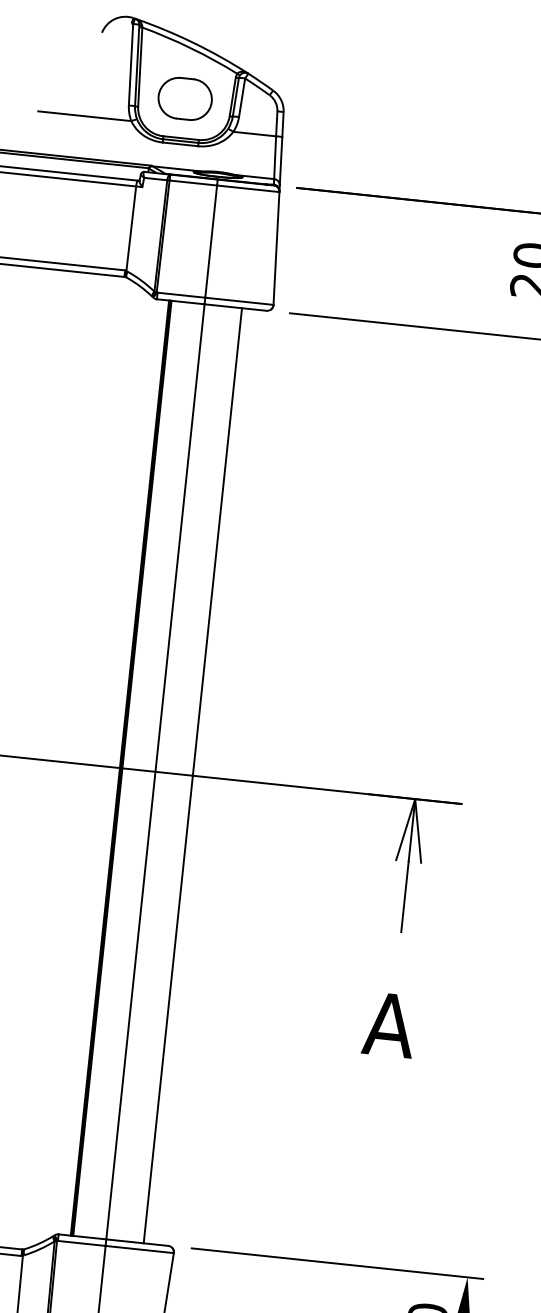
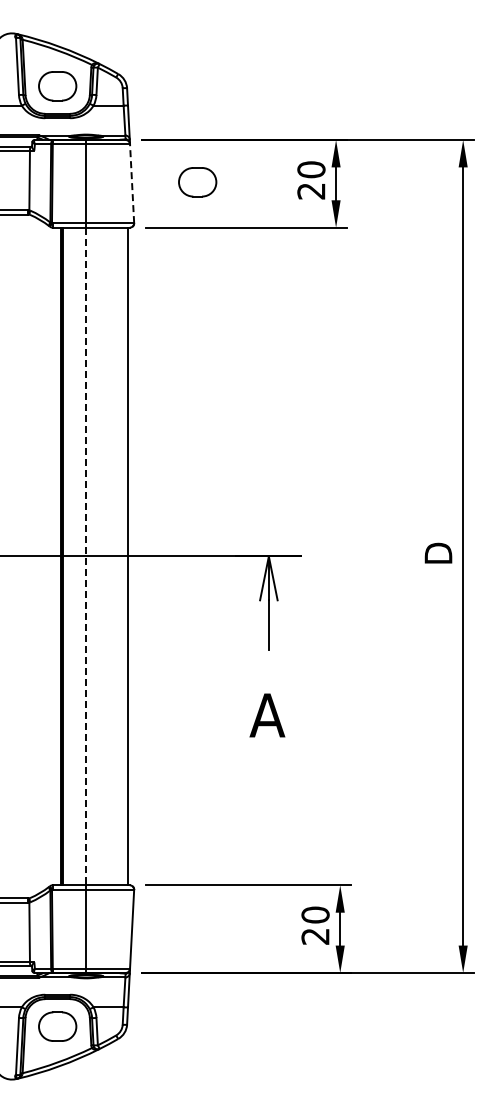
line: (277, 248) -> (132, 183), solid -> dashed
part: (369, 256) -> (197, 182), added
line: (155, 771) -> (86, 556), solid -> dashed
line: (192, 775) -> (128, 556), moved

